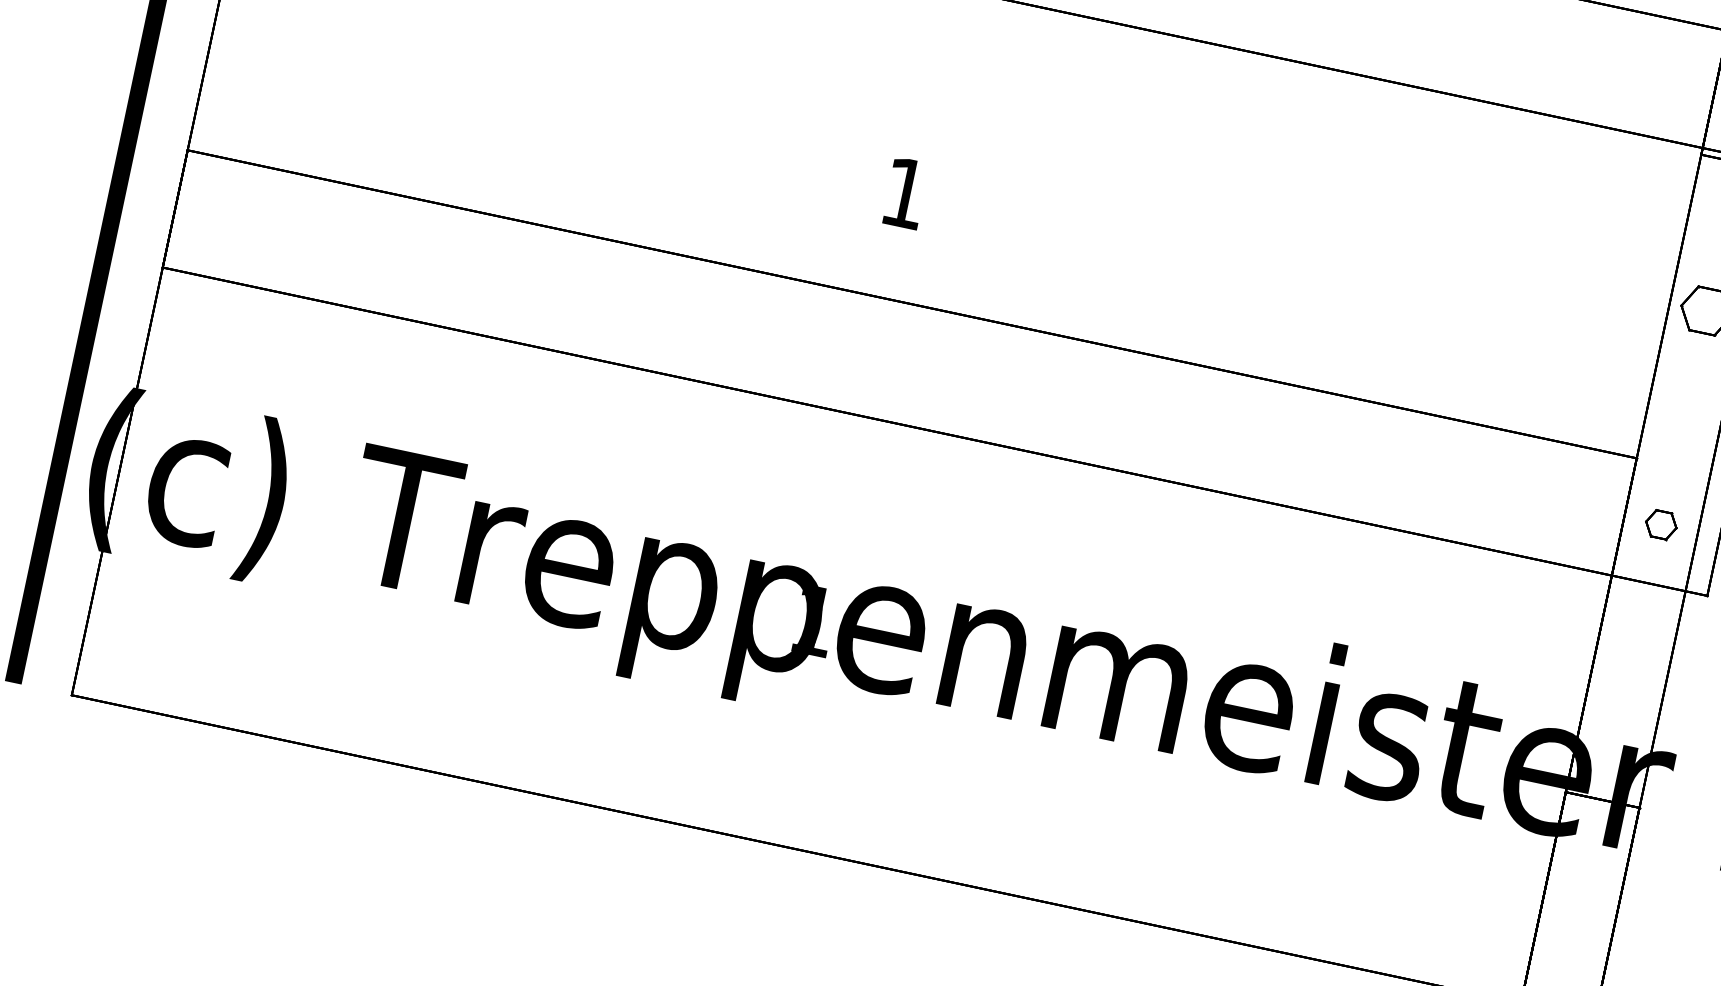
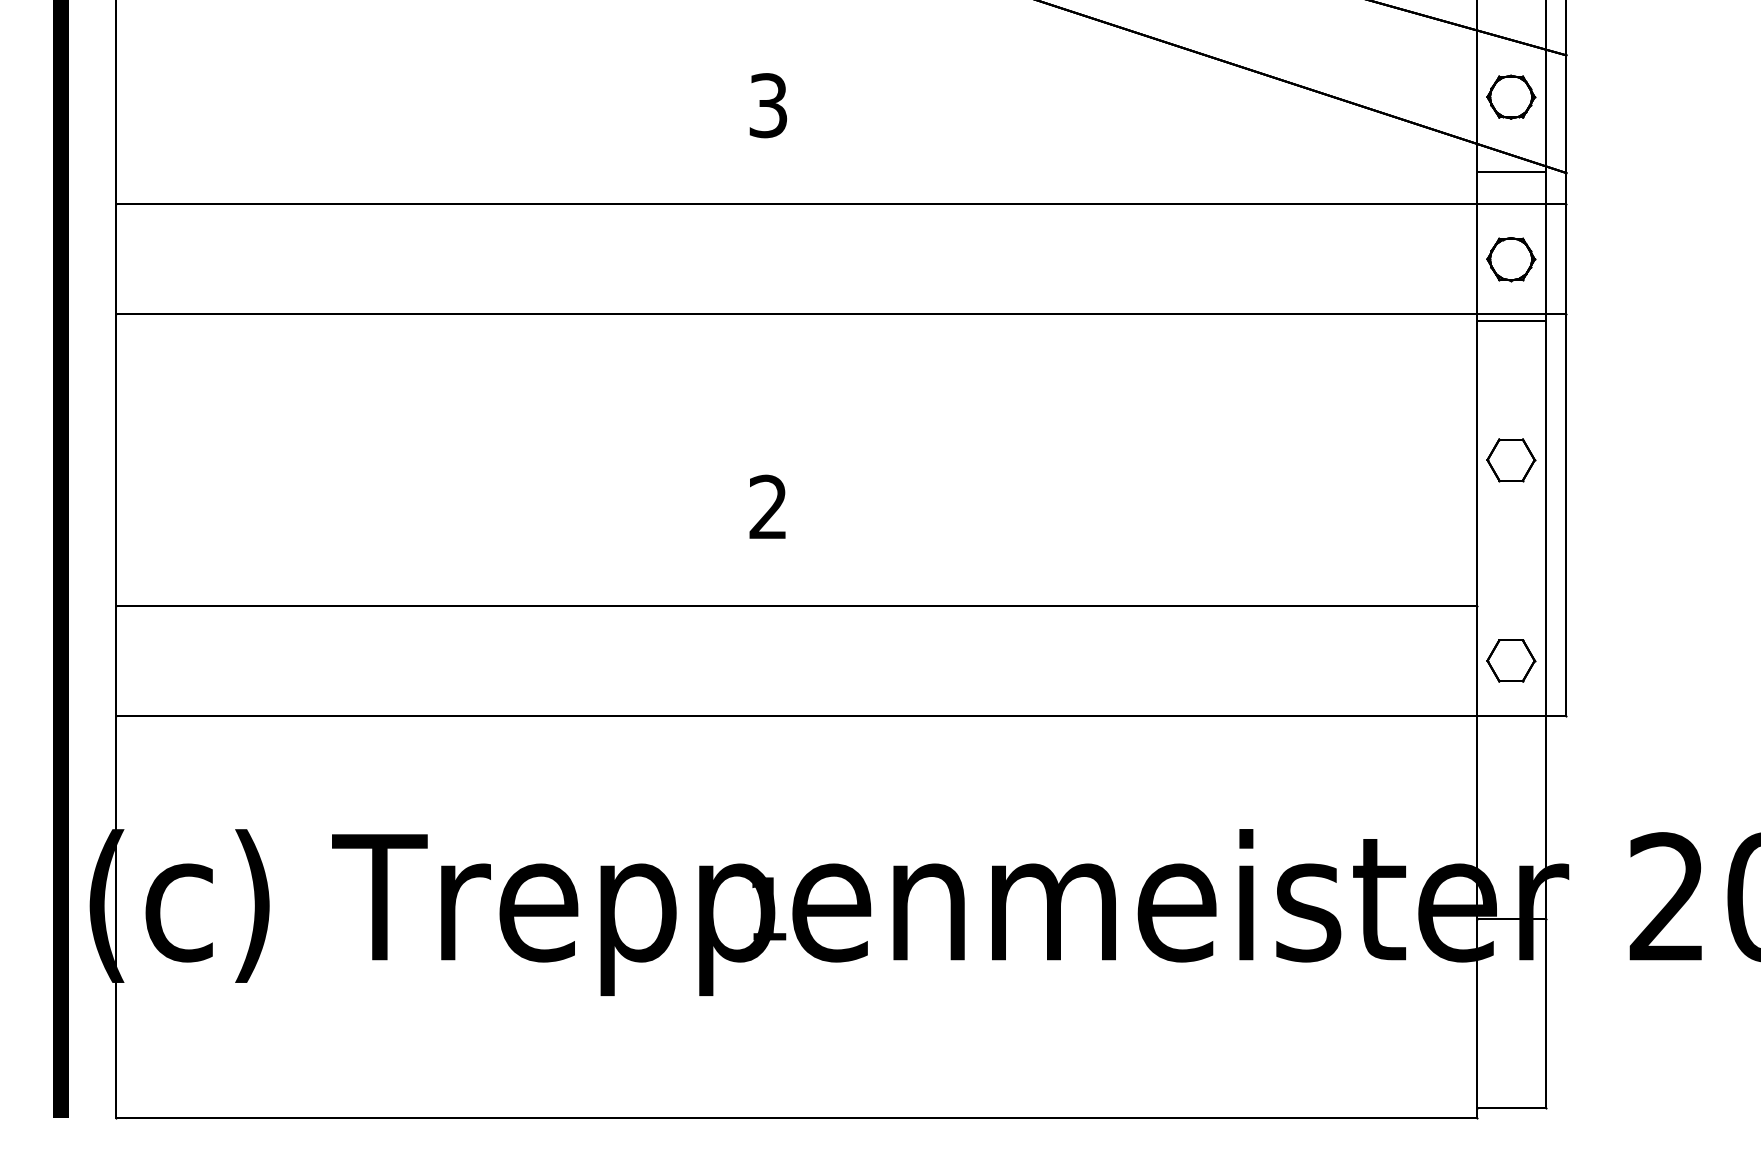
text: (904, 192) -> (767, 506), 1 -> 2
part: (1661, 524) -> (1511, 660), size x1.67

